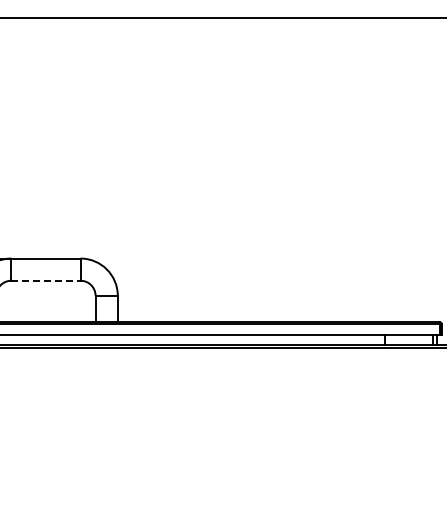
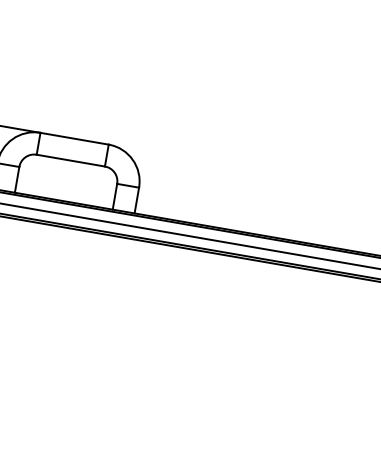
line: (45, 280) -> (70, 160), dashed -> solid

